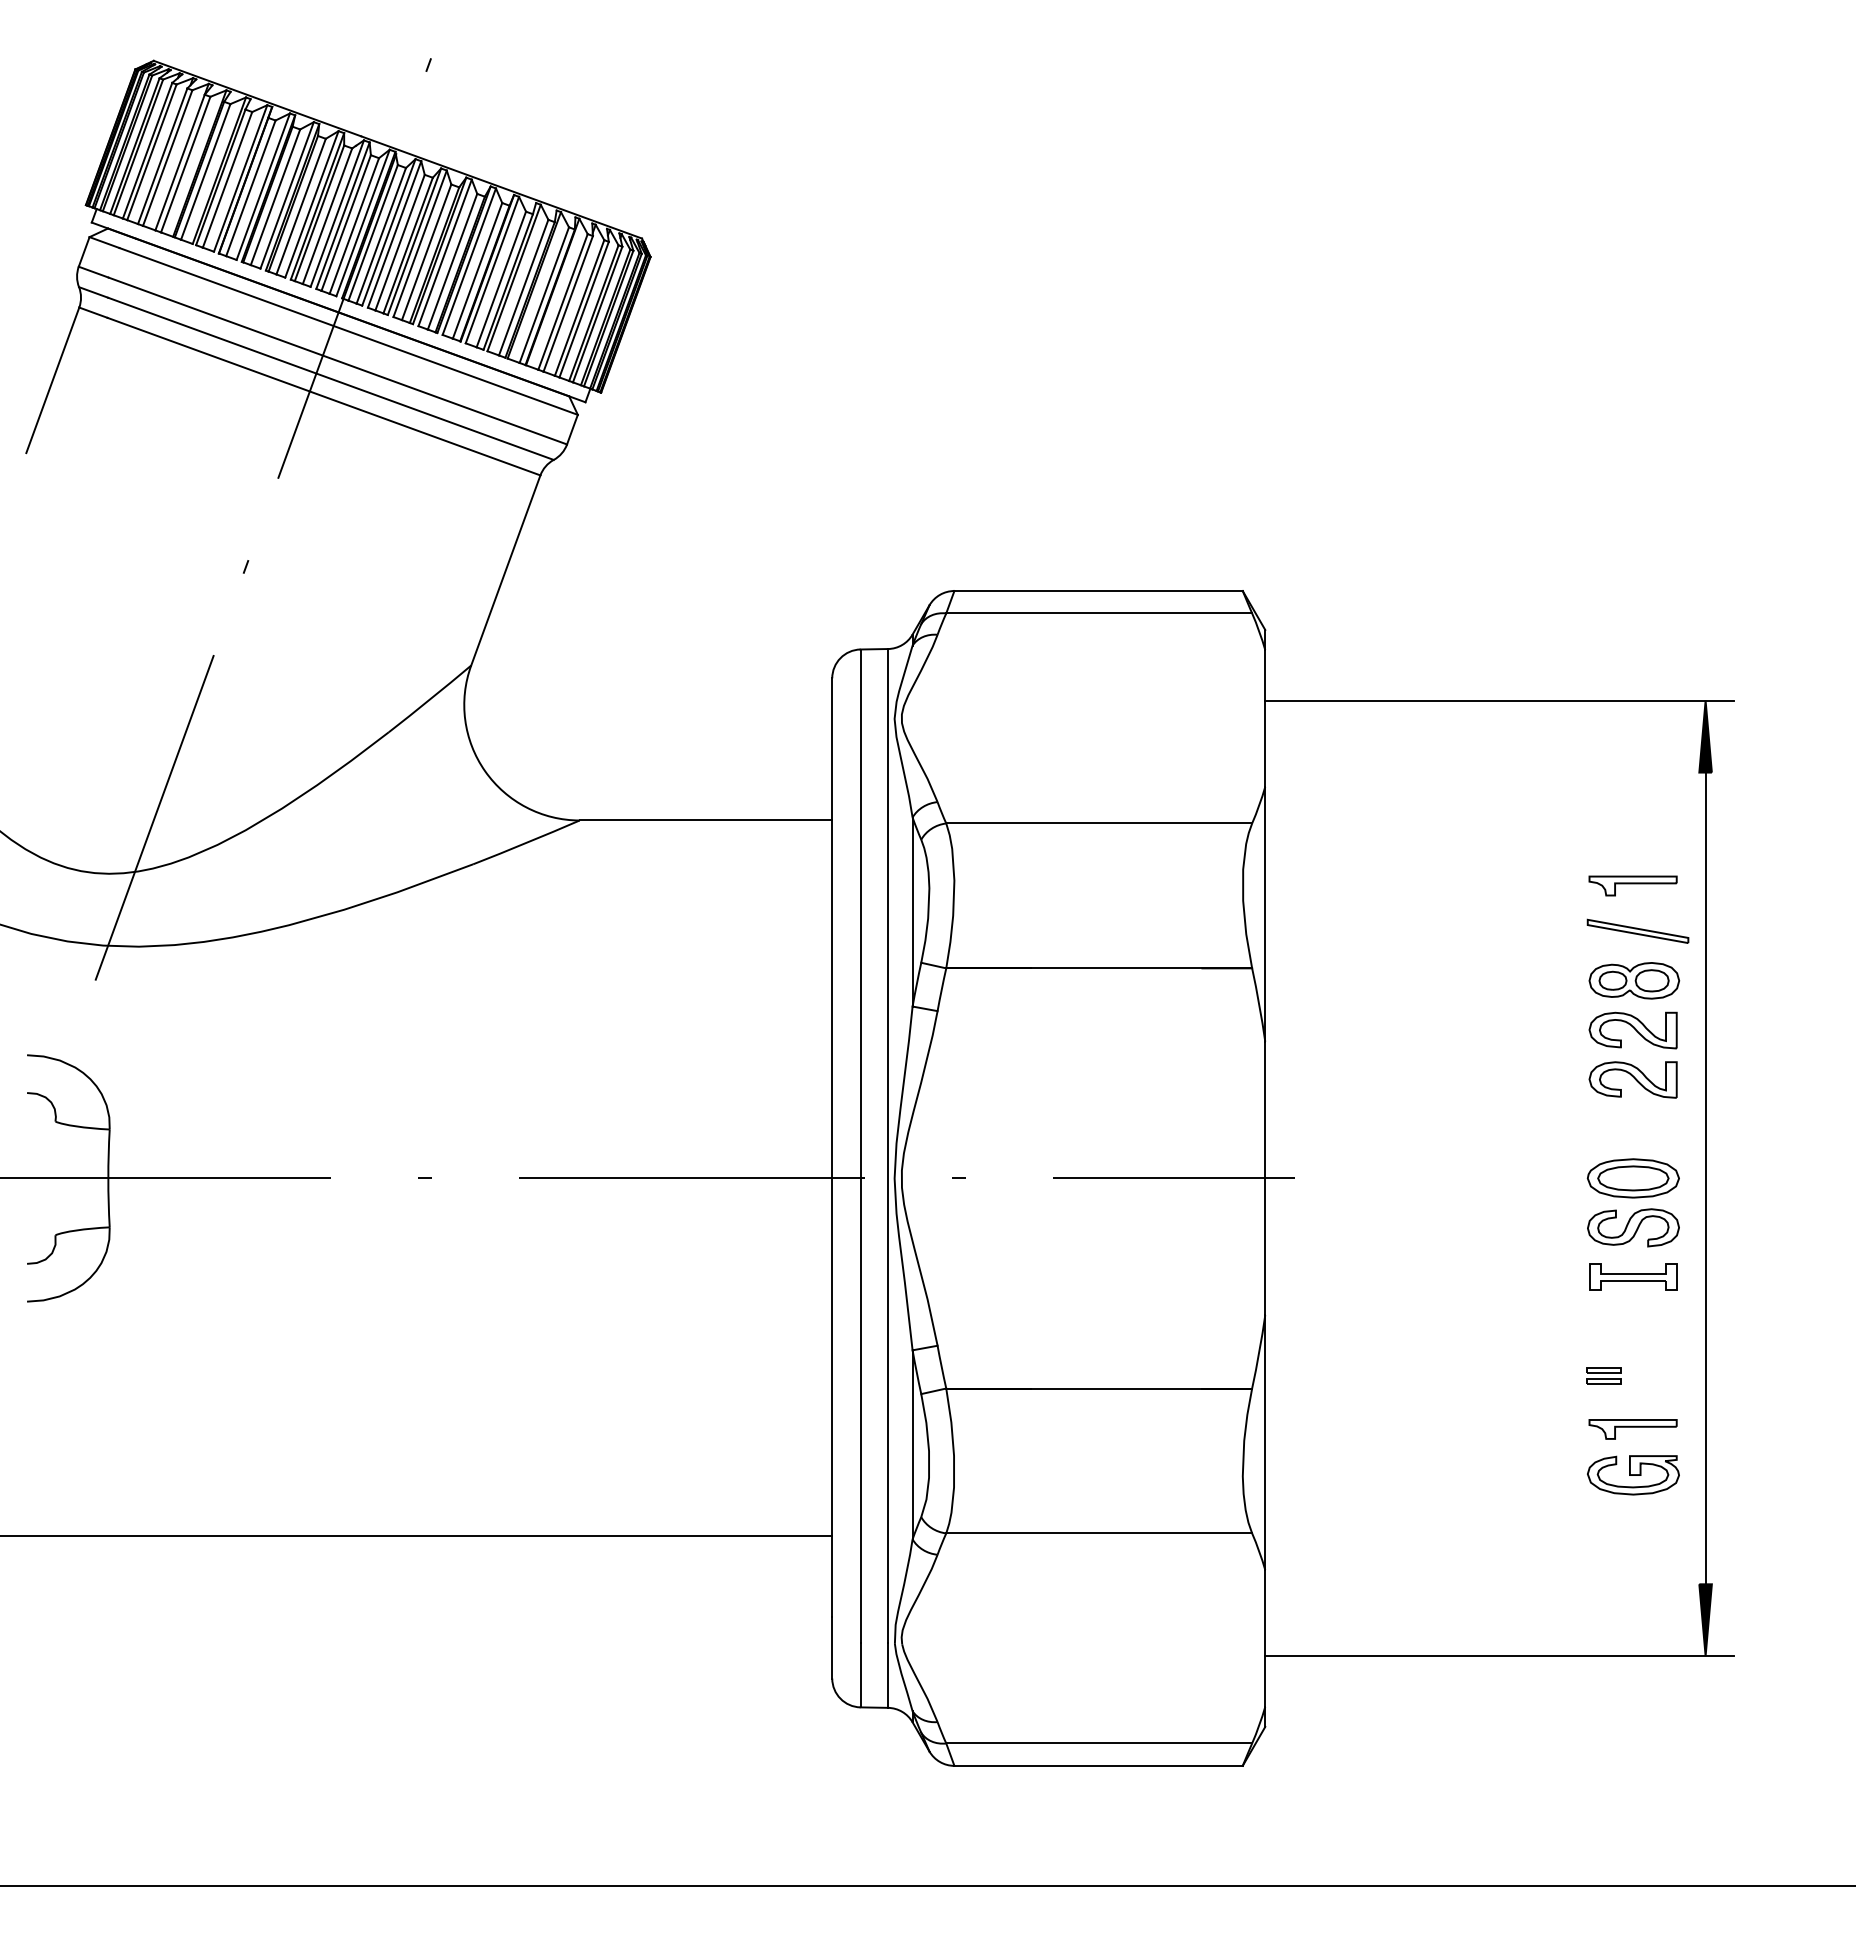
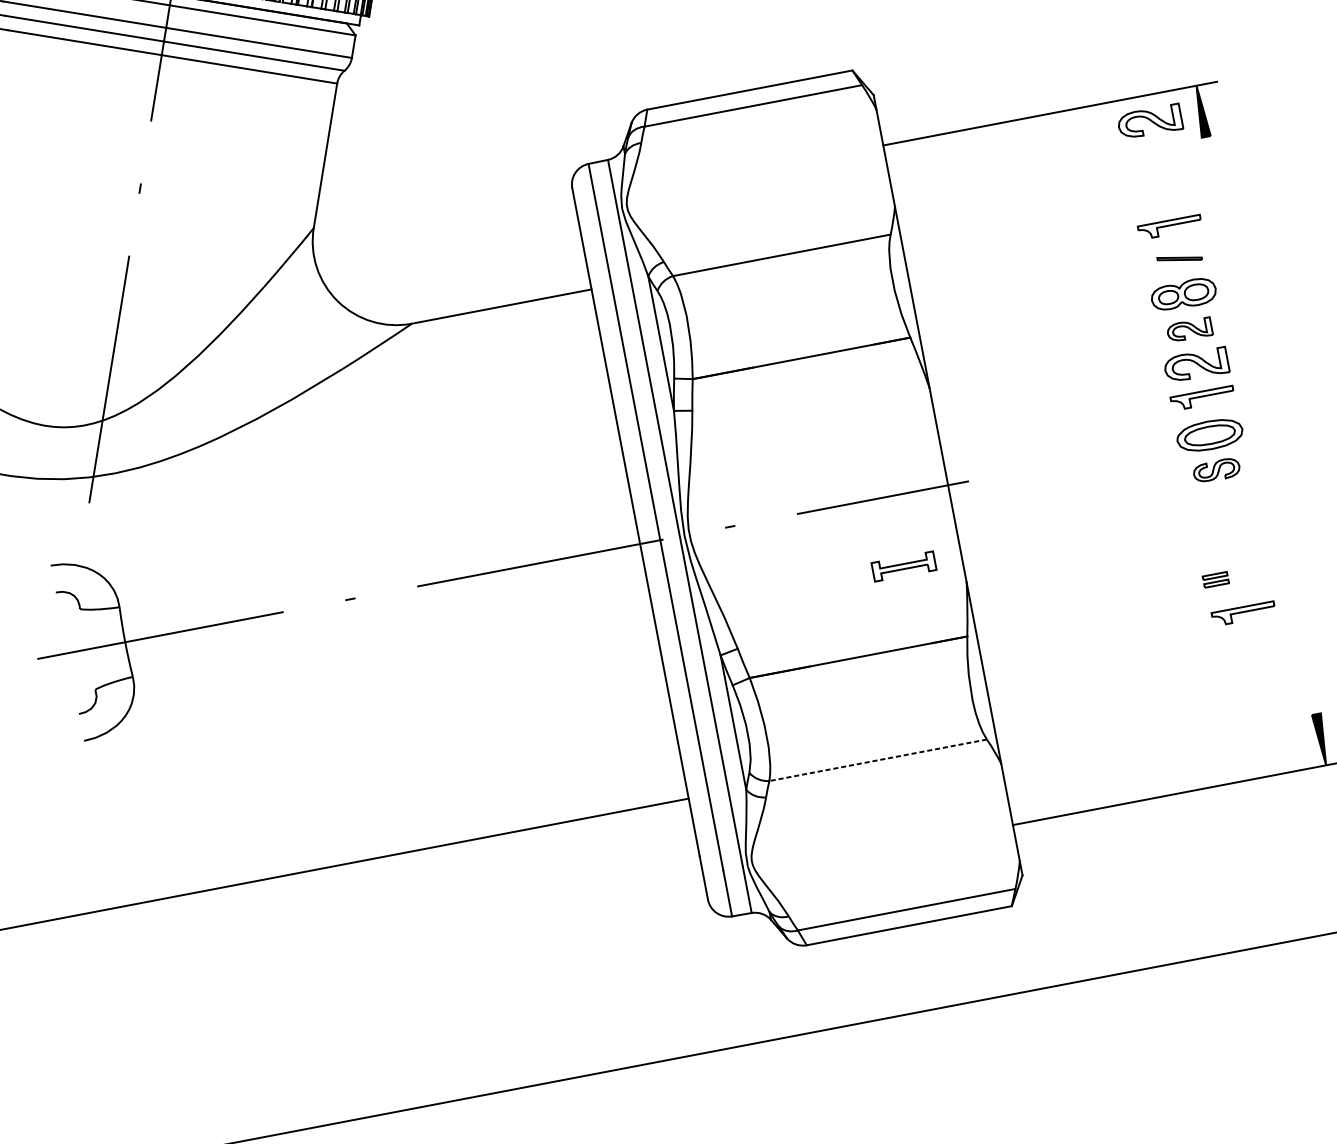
part: (1632, 737) -> (1149, 121), added
part: (1637, 930) -> (1179, 258), size x0.6
part: (1632, 1030) -> (1189, 330), size x0.7
part: (1632, 1126) -> (1202, 398), added
line: (1705, 1178) -> (1261, 425), removed
part: (1633, 1227) -> (1216, 470), size x0.7
part: (1633, 1276) -> (903, 565), moved
part: (1633, 1475) -> (1250, 646), removed
line: (1099, 1533) -> (878, 760), solid -> dashed

